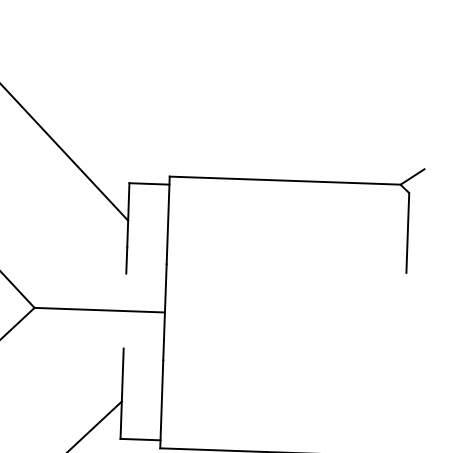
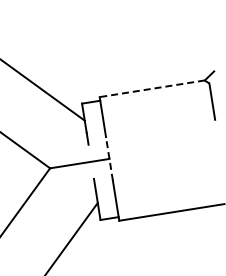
line: (283, 179) -> (151, 88), solid -> dashed
line: (165, 311) -> (109, 158), solid -> dashed

